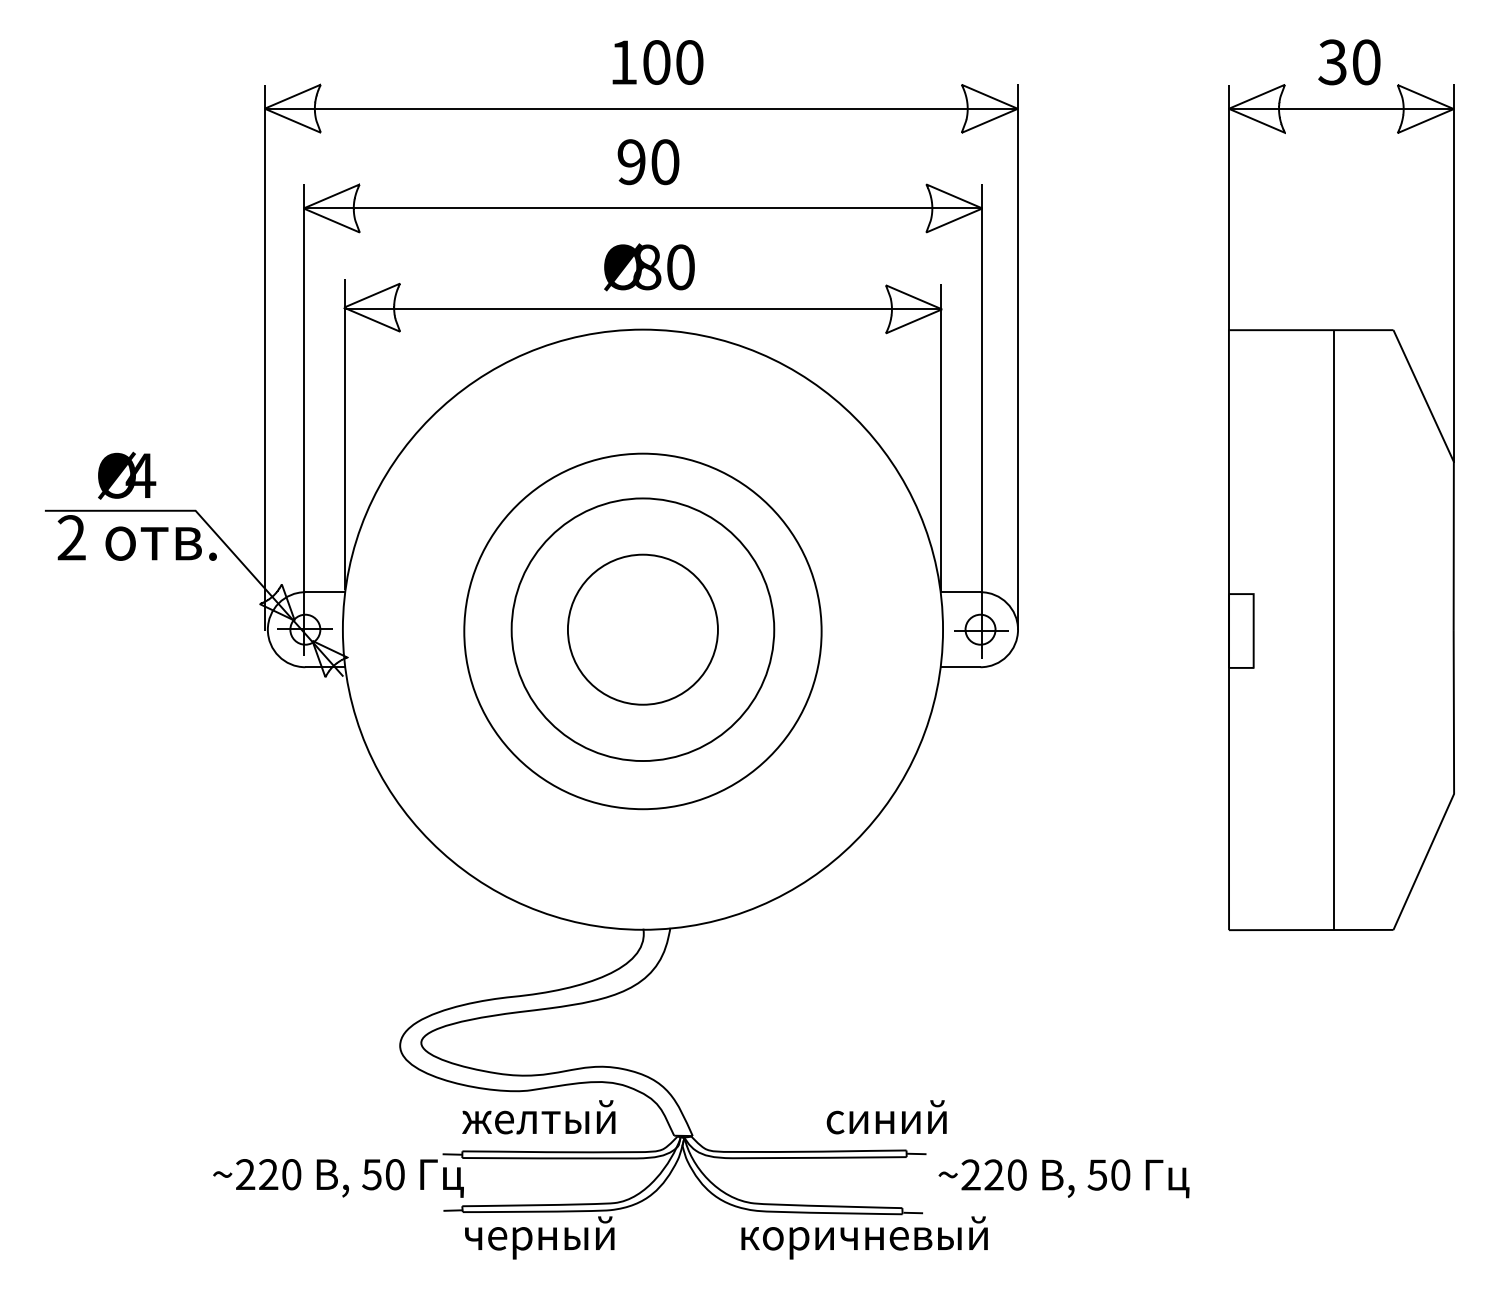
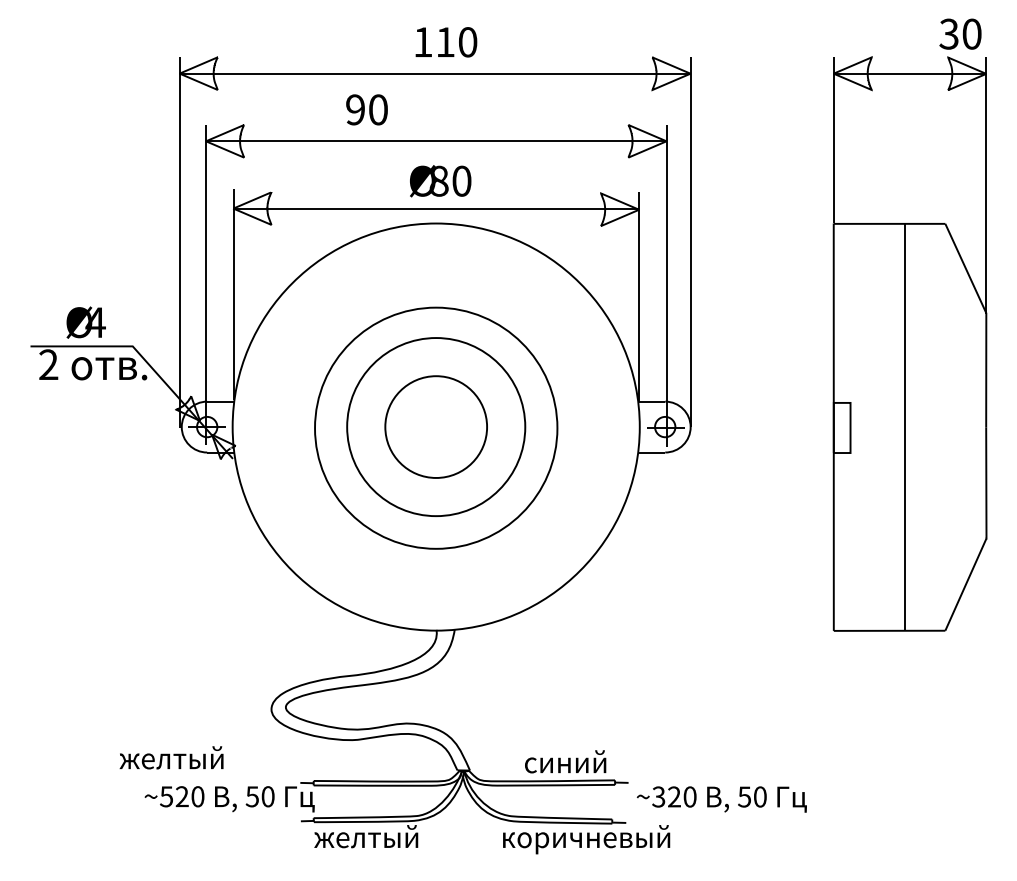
text: (1349, 61) -> (960, 33), moved
text: (656, 62) -> (445, 42), 100 -> 110
text: (647, 161) -> (366, 109), moved
text: (538, 1116) -> (171, 757), moved
text: (886, 1116) -> (565, 761), moved
text: (245, 1174) -> (166, 796), ~220 -> ~520
text: (970, 1175) -> (658, 797), ~220 -> ~320
text: (540, 1237) -> (366, 839), черный -> желтый

